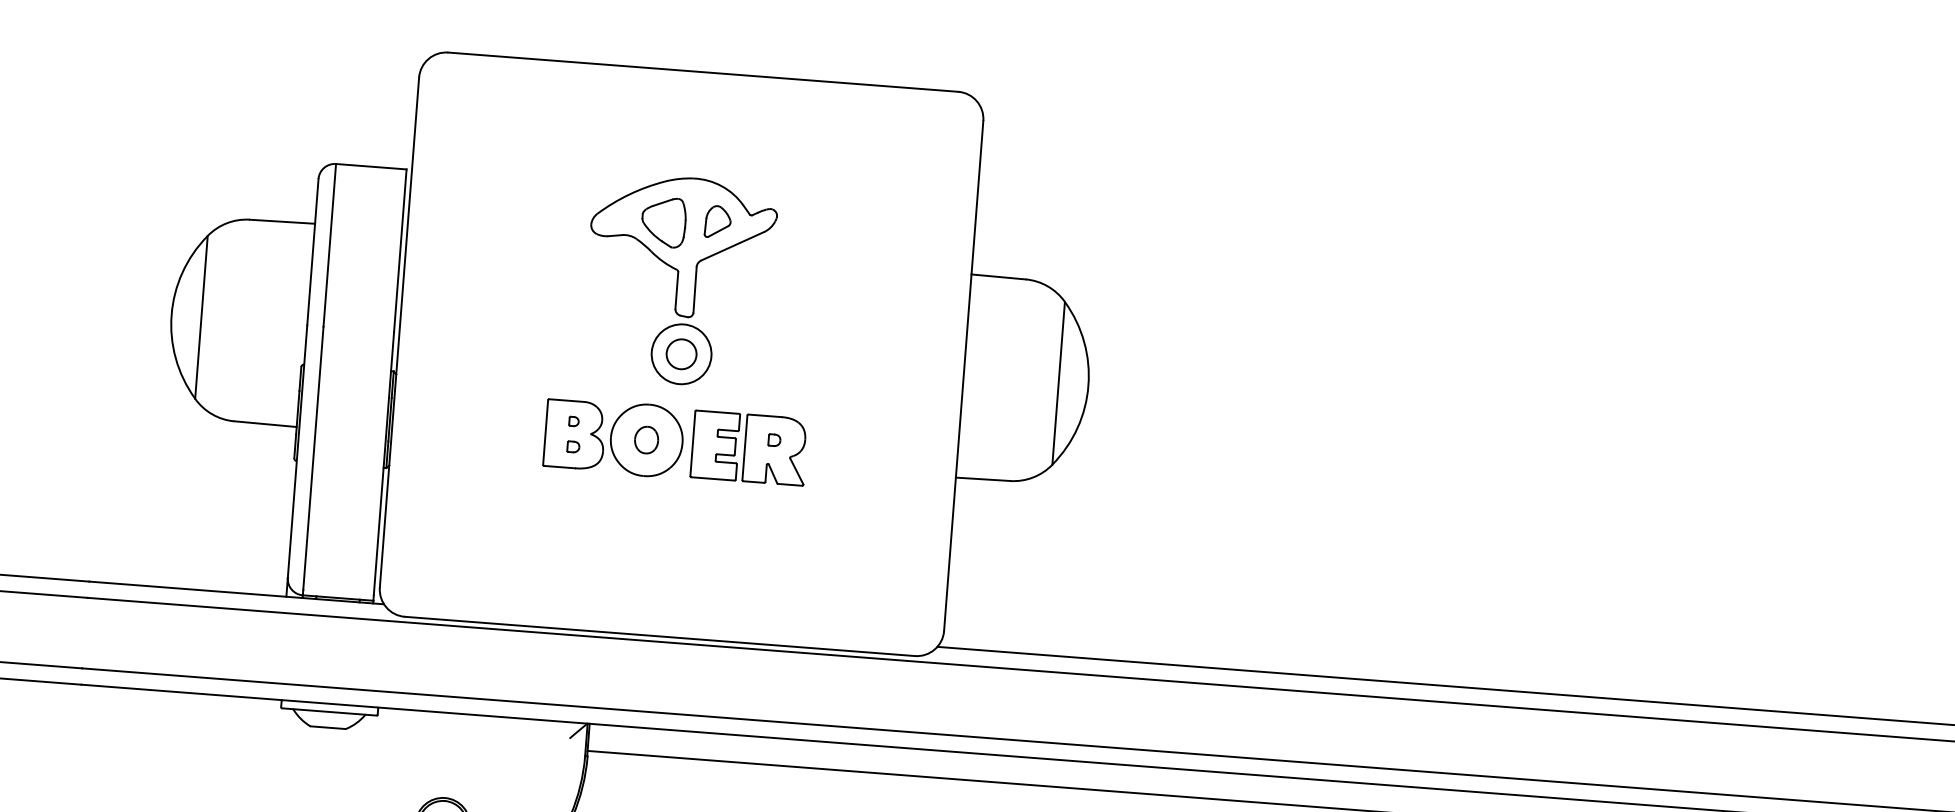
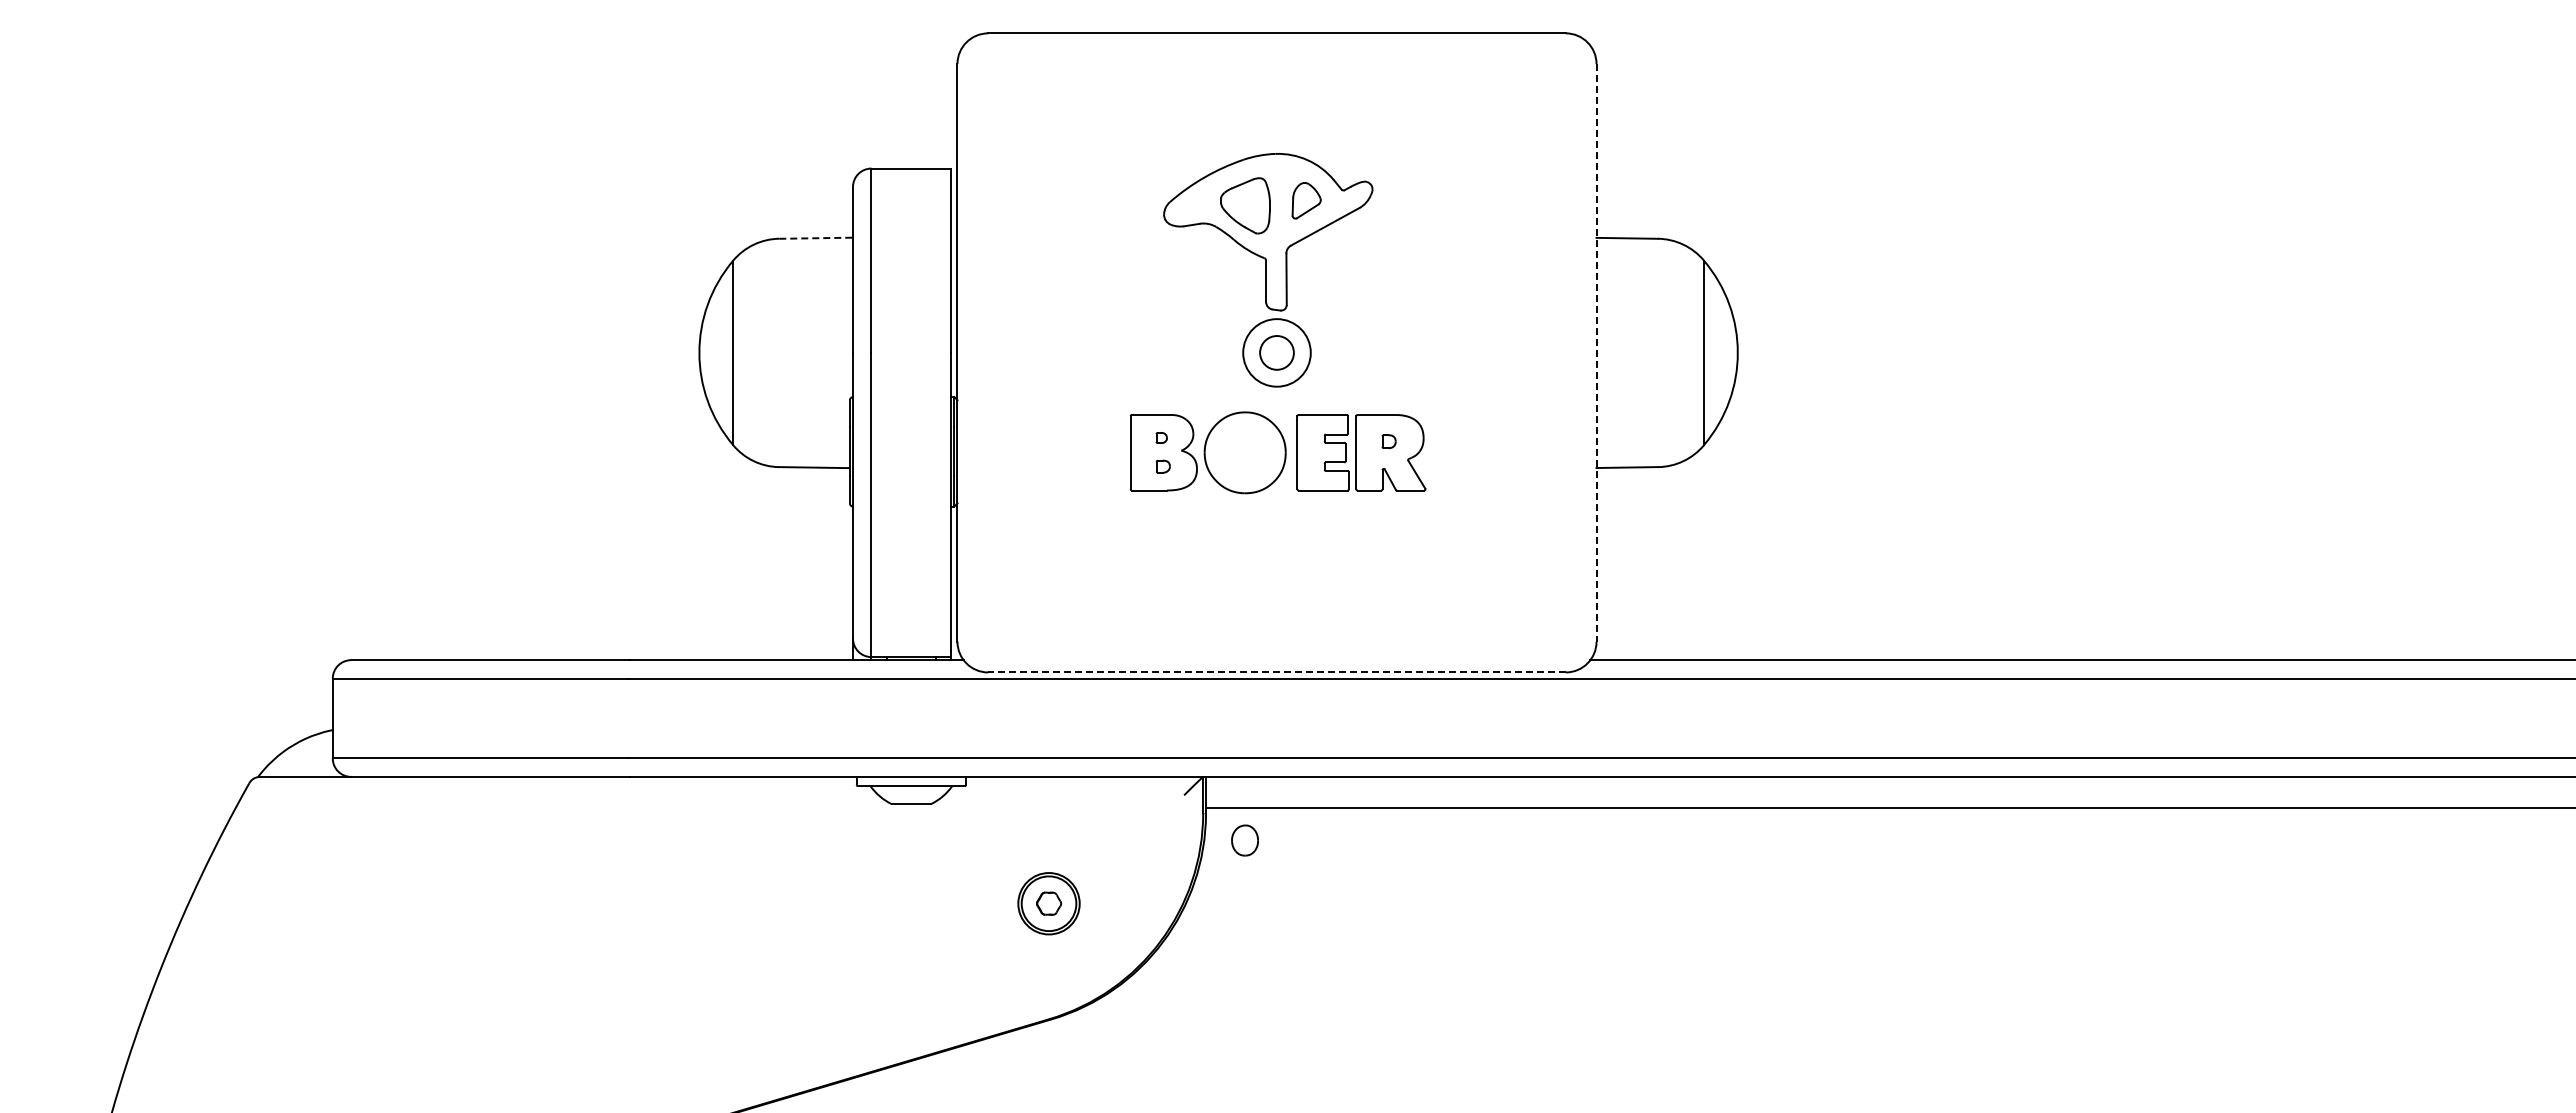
line: (282, 222) -> (816, 238), solid -> dashed
line: (963, 375) -> (1596, 352), solid -> dashed
part: (646, 440) -> (1244, 840), moved
line: (660, 636) -> (1277, 672), solid -> dashed

